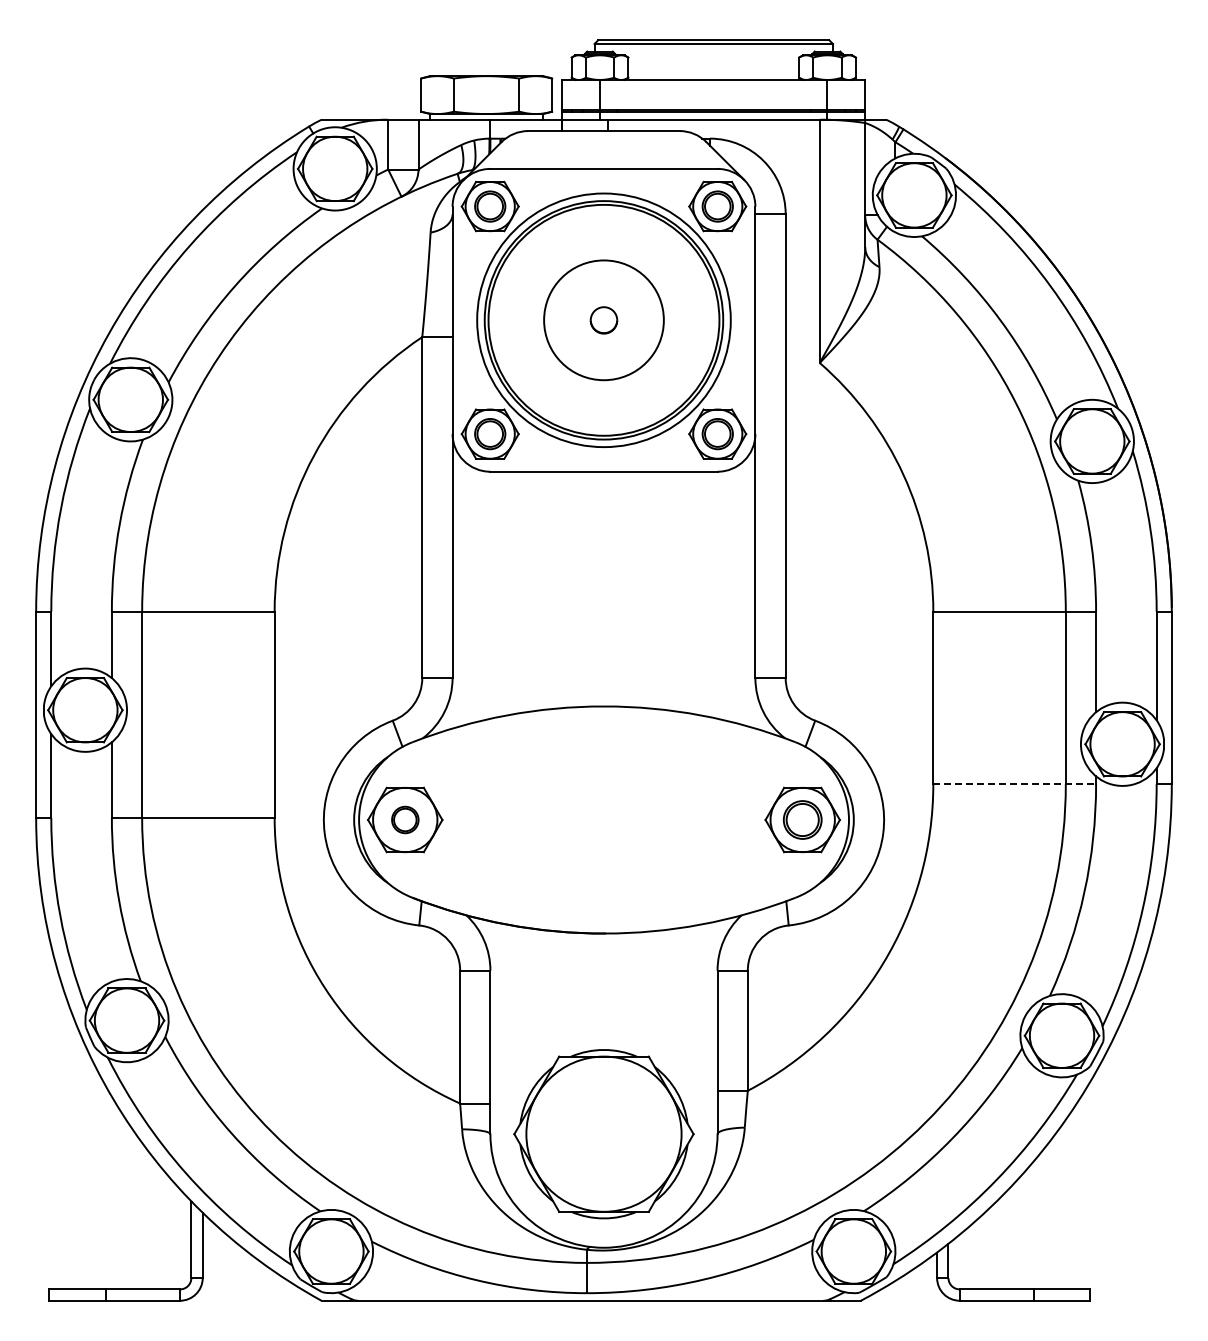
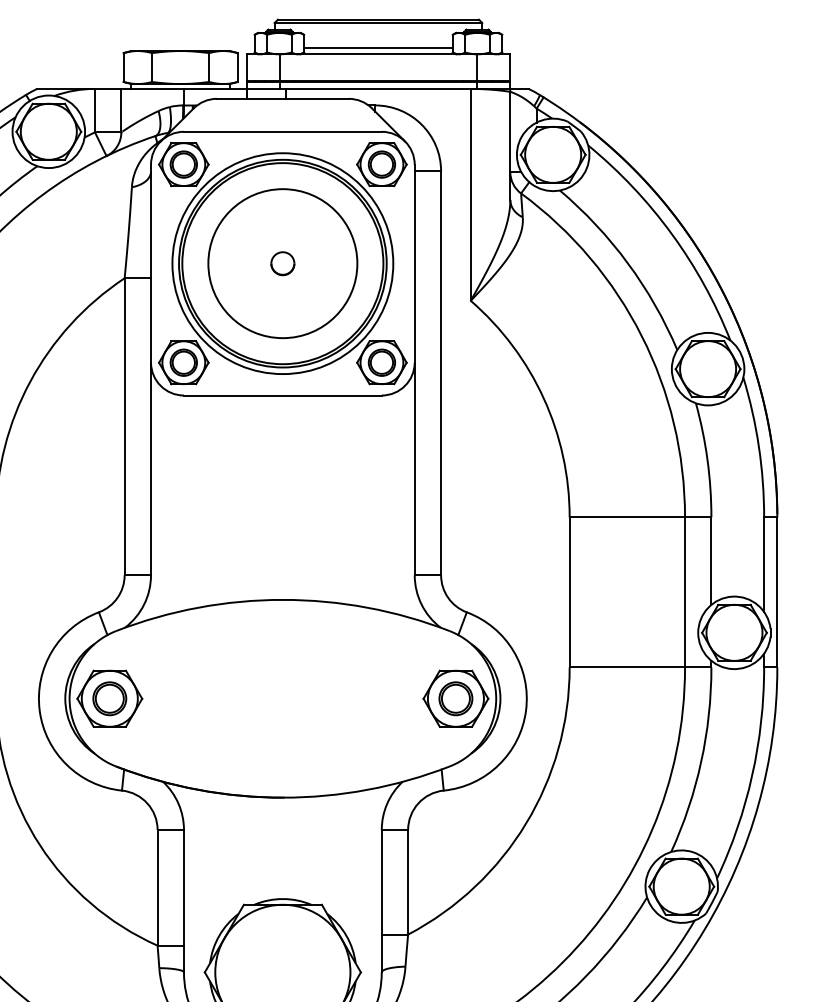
line: (713, 72) -> (378, 47), added
circle: (603, 319) -> (282, 262), size x1.43
line: (1015, 784) -> (641, 667), dashed -> solid
part: (405, 819) -> (110, 698), size x1.43

